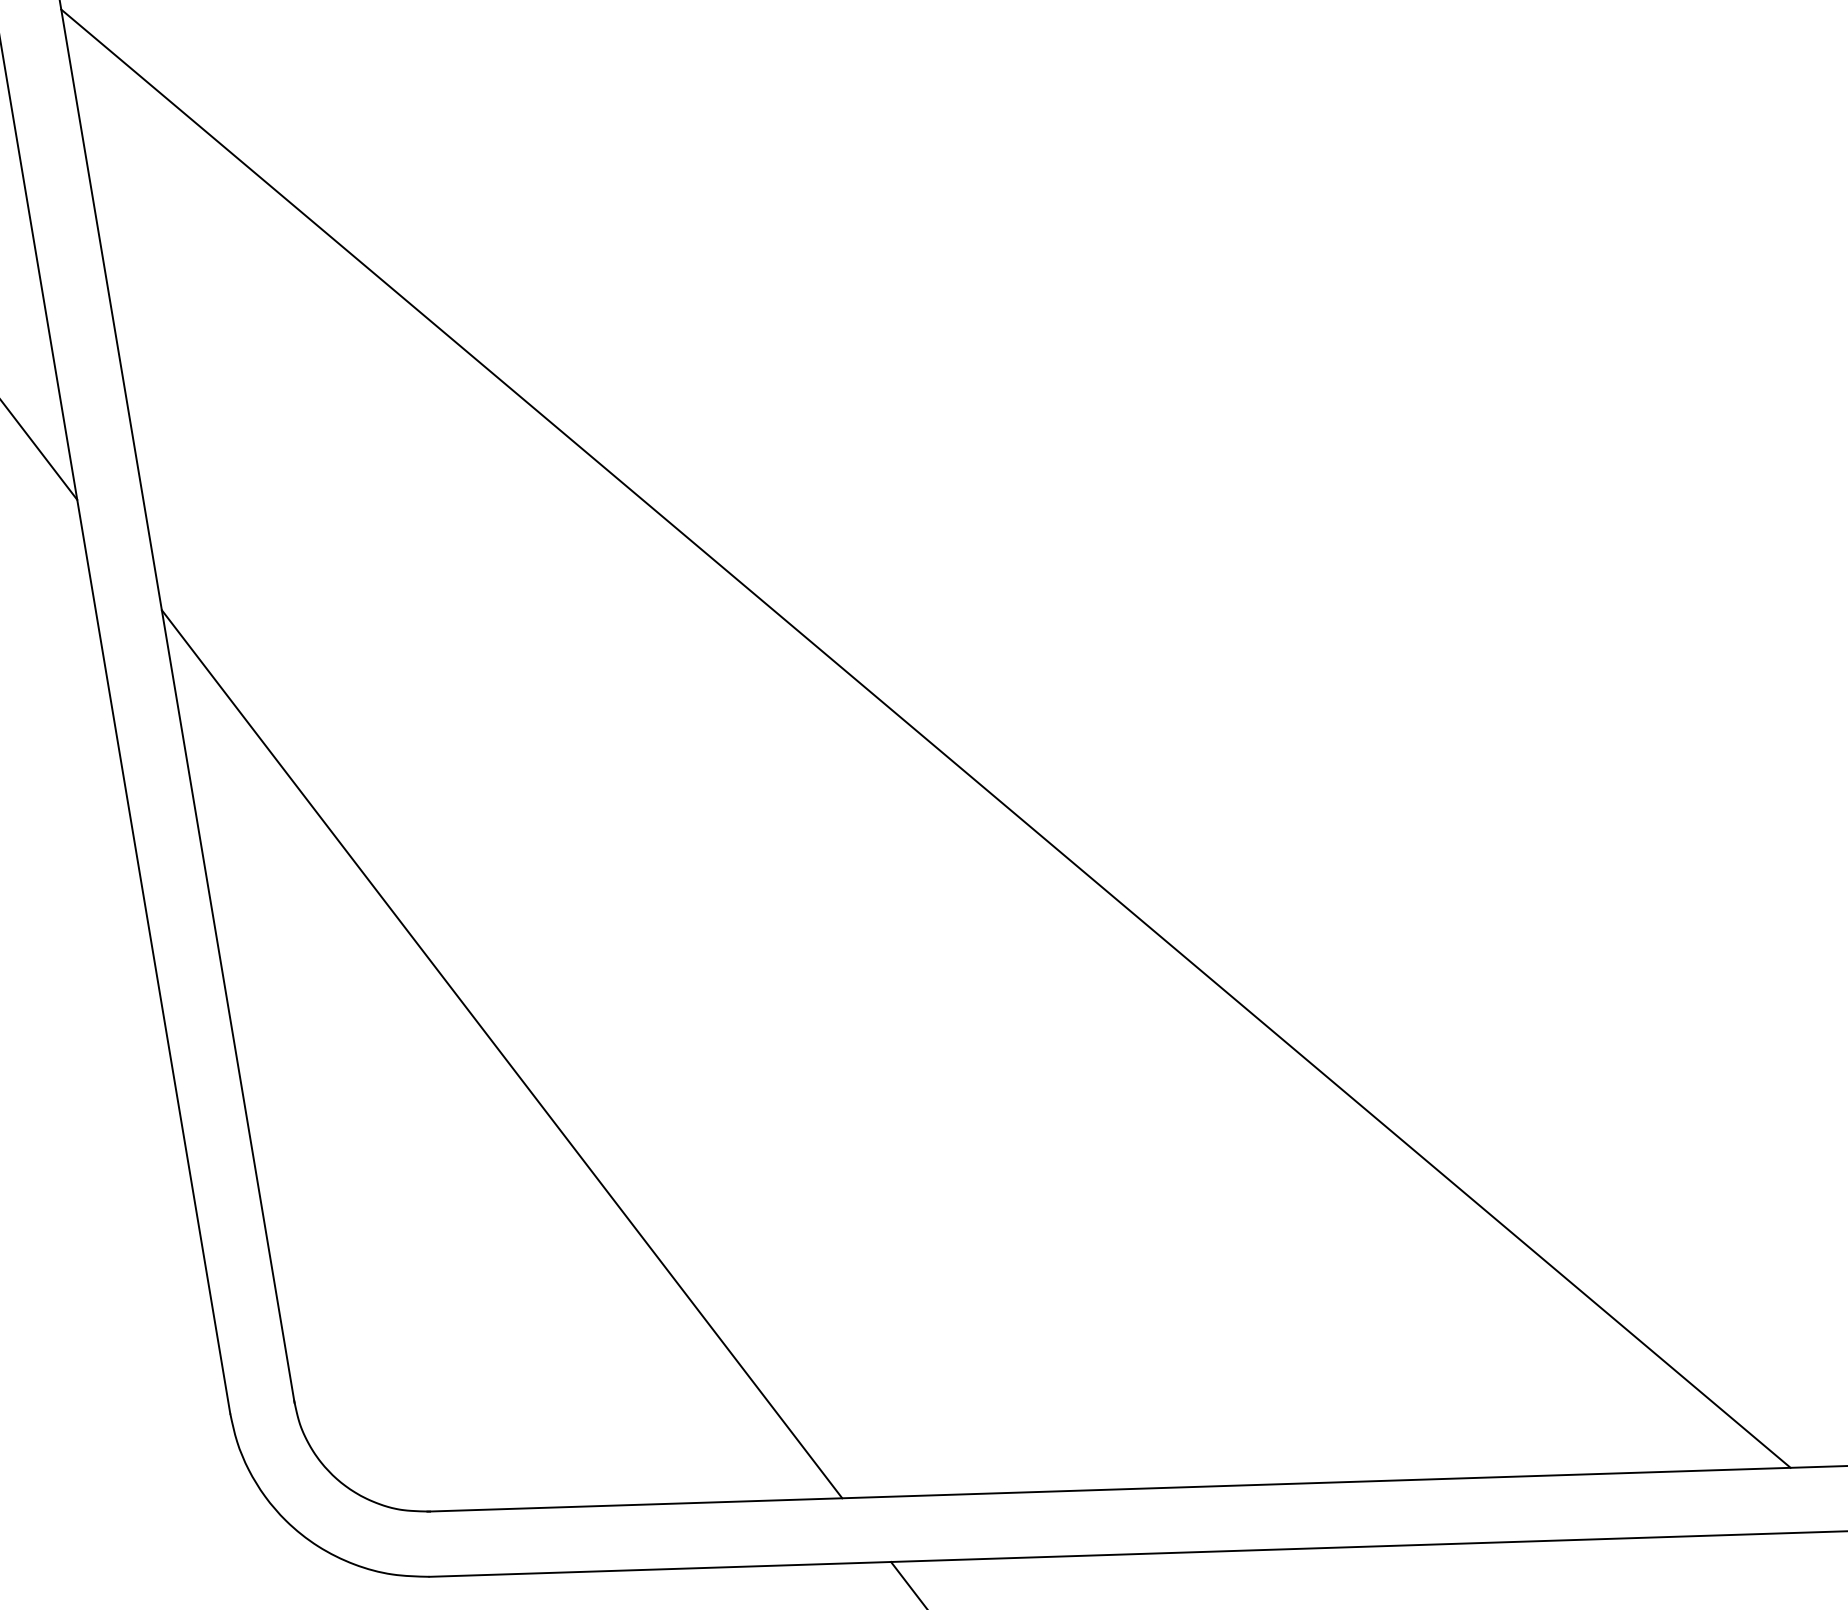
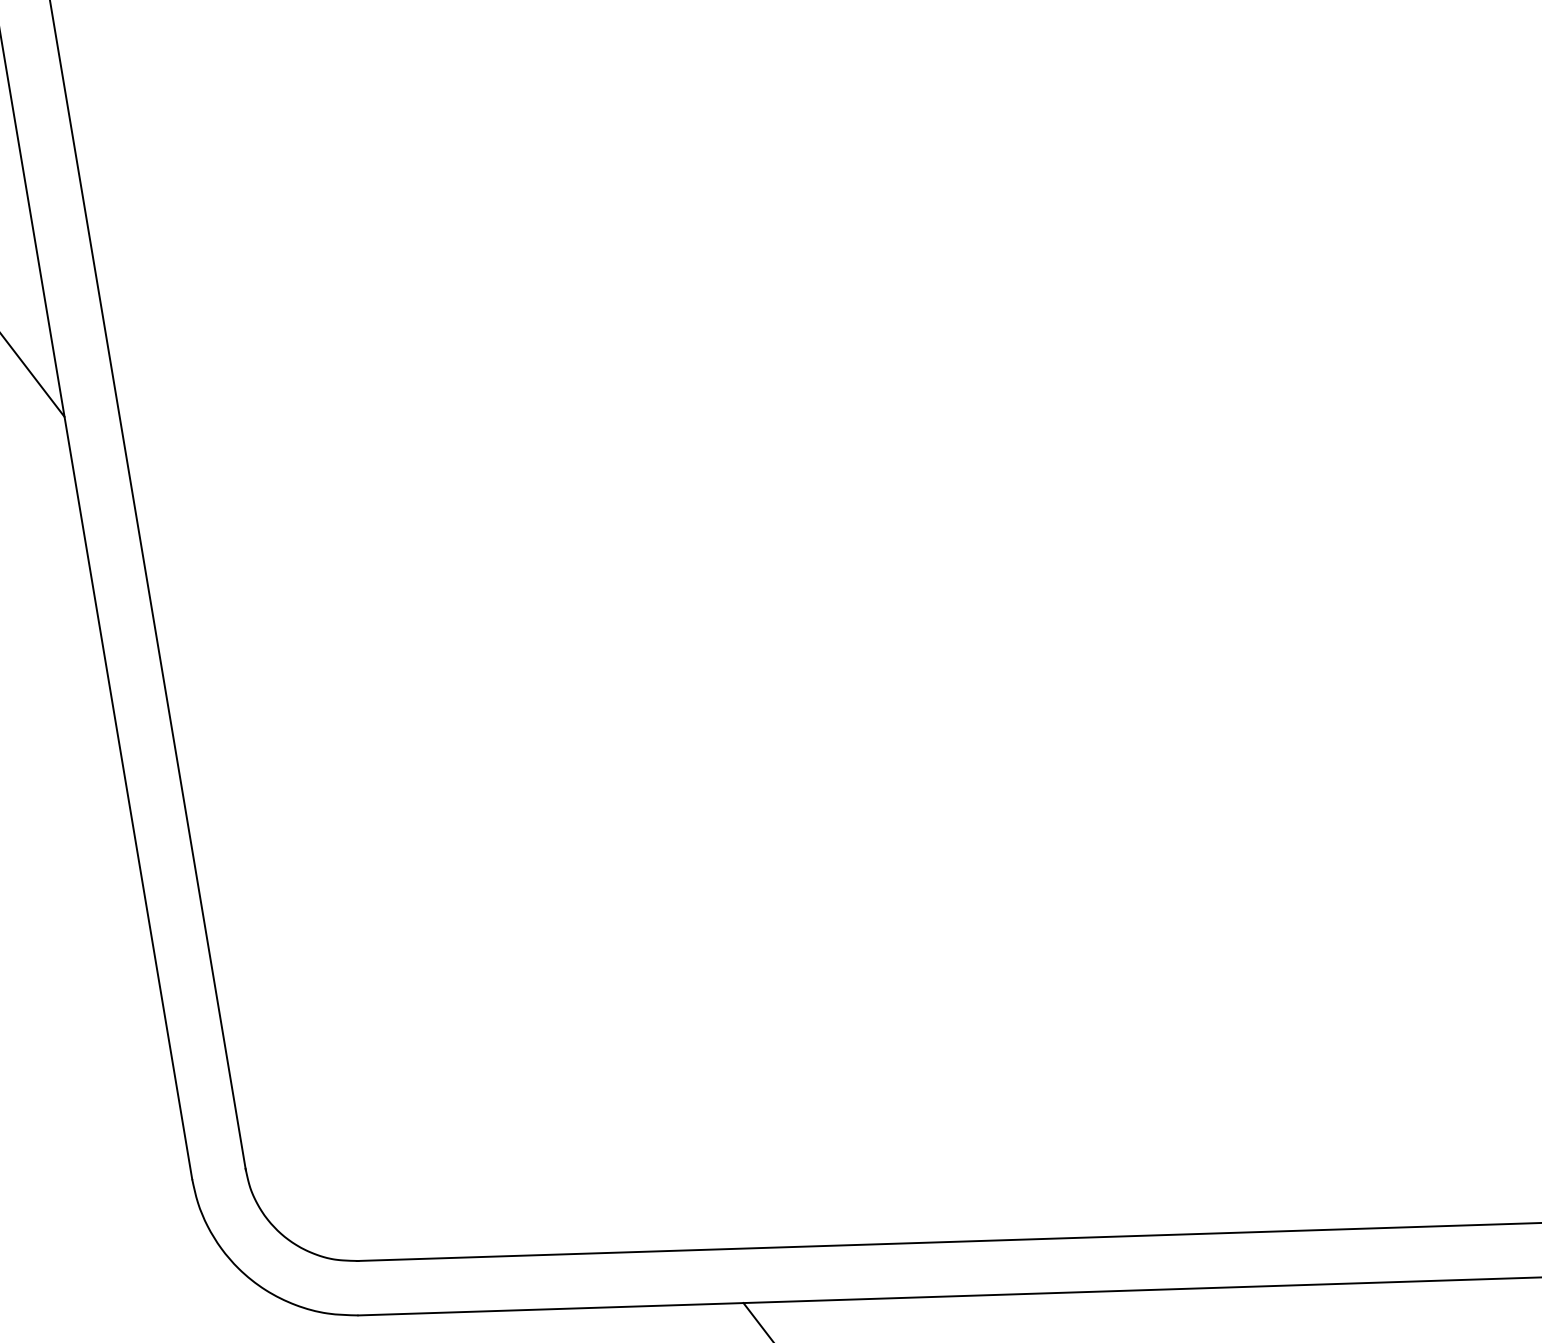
line: (925, 737) -> (772, 615), removed
line: (501, 1054) -> (418, 879), removed

